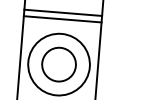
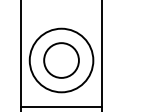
line: (63, 13) -> (61, 7), removed
line: (62, 19) -> (61, 13), removed

